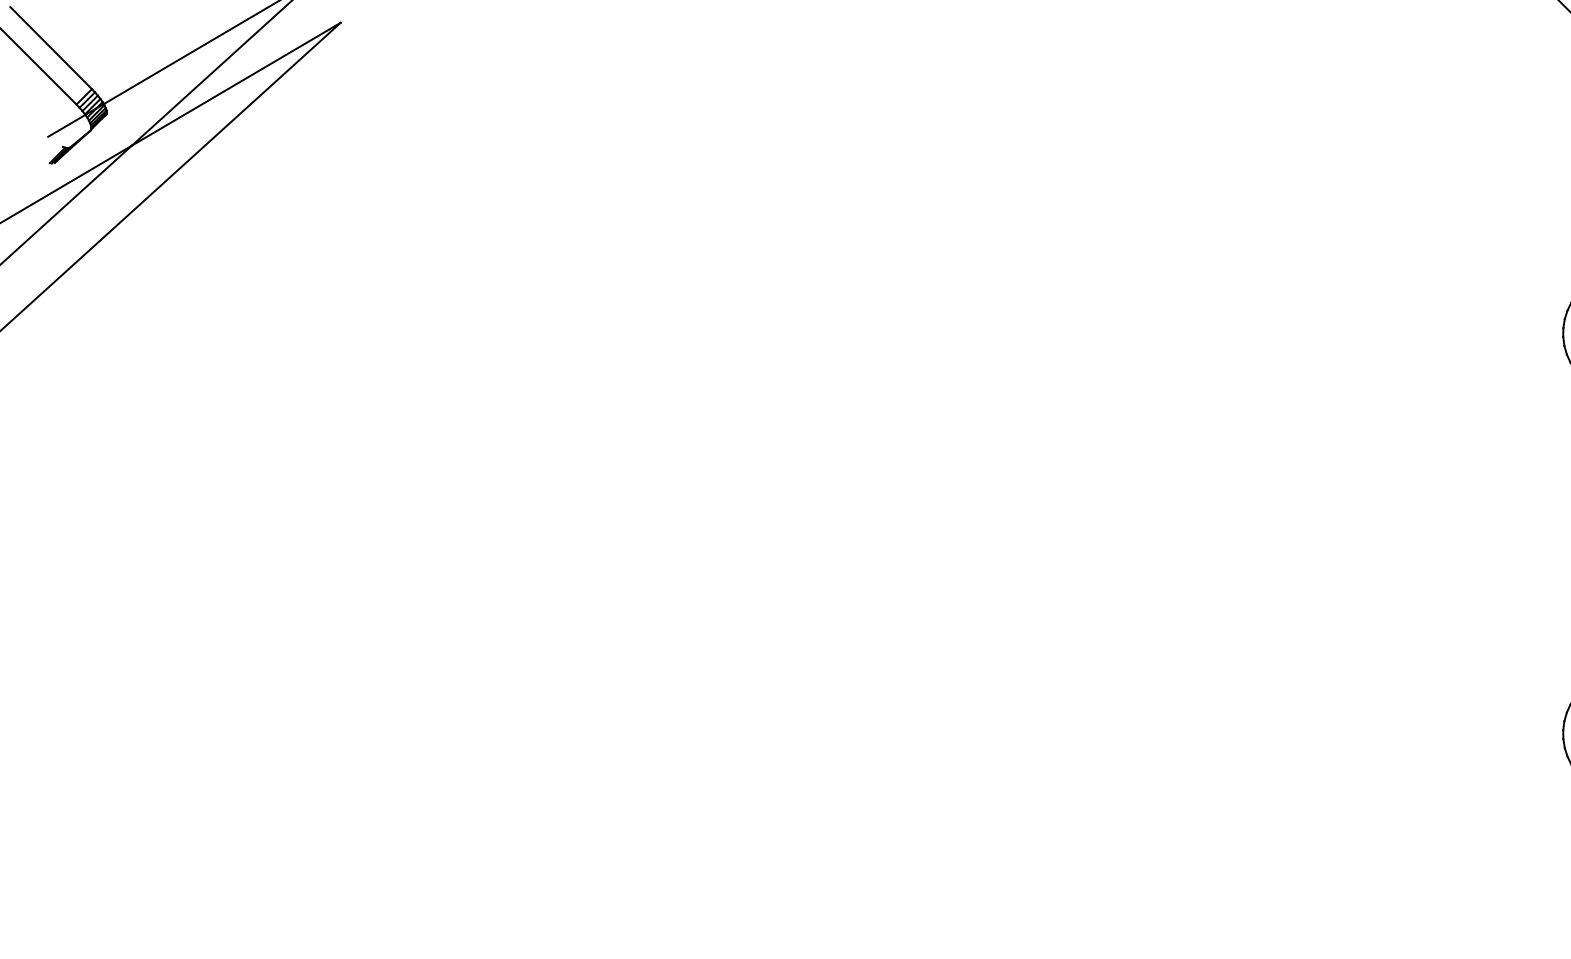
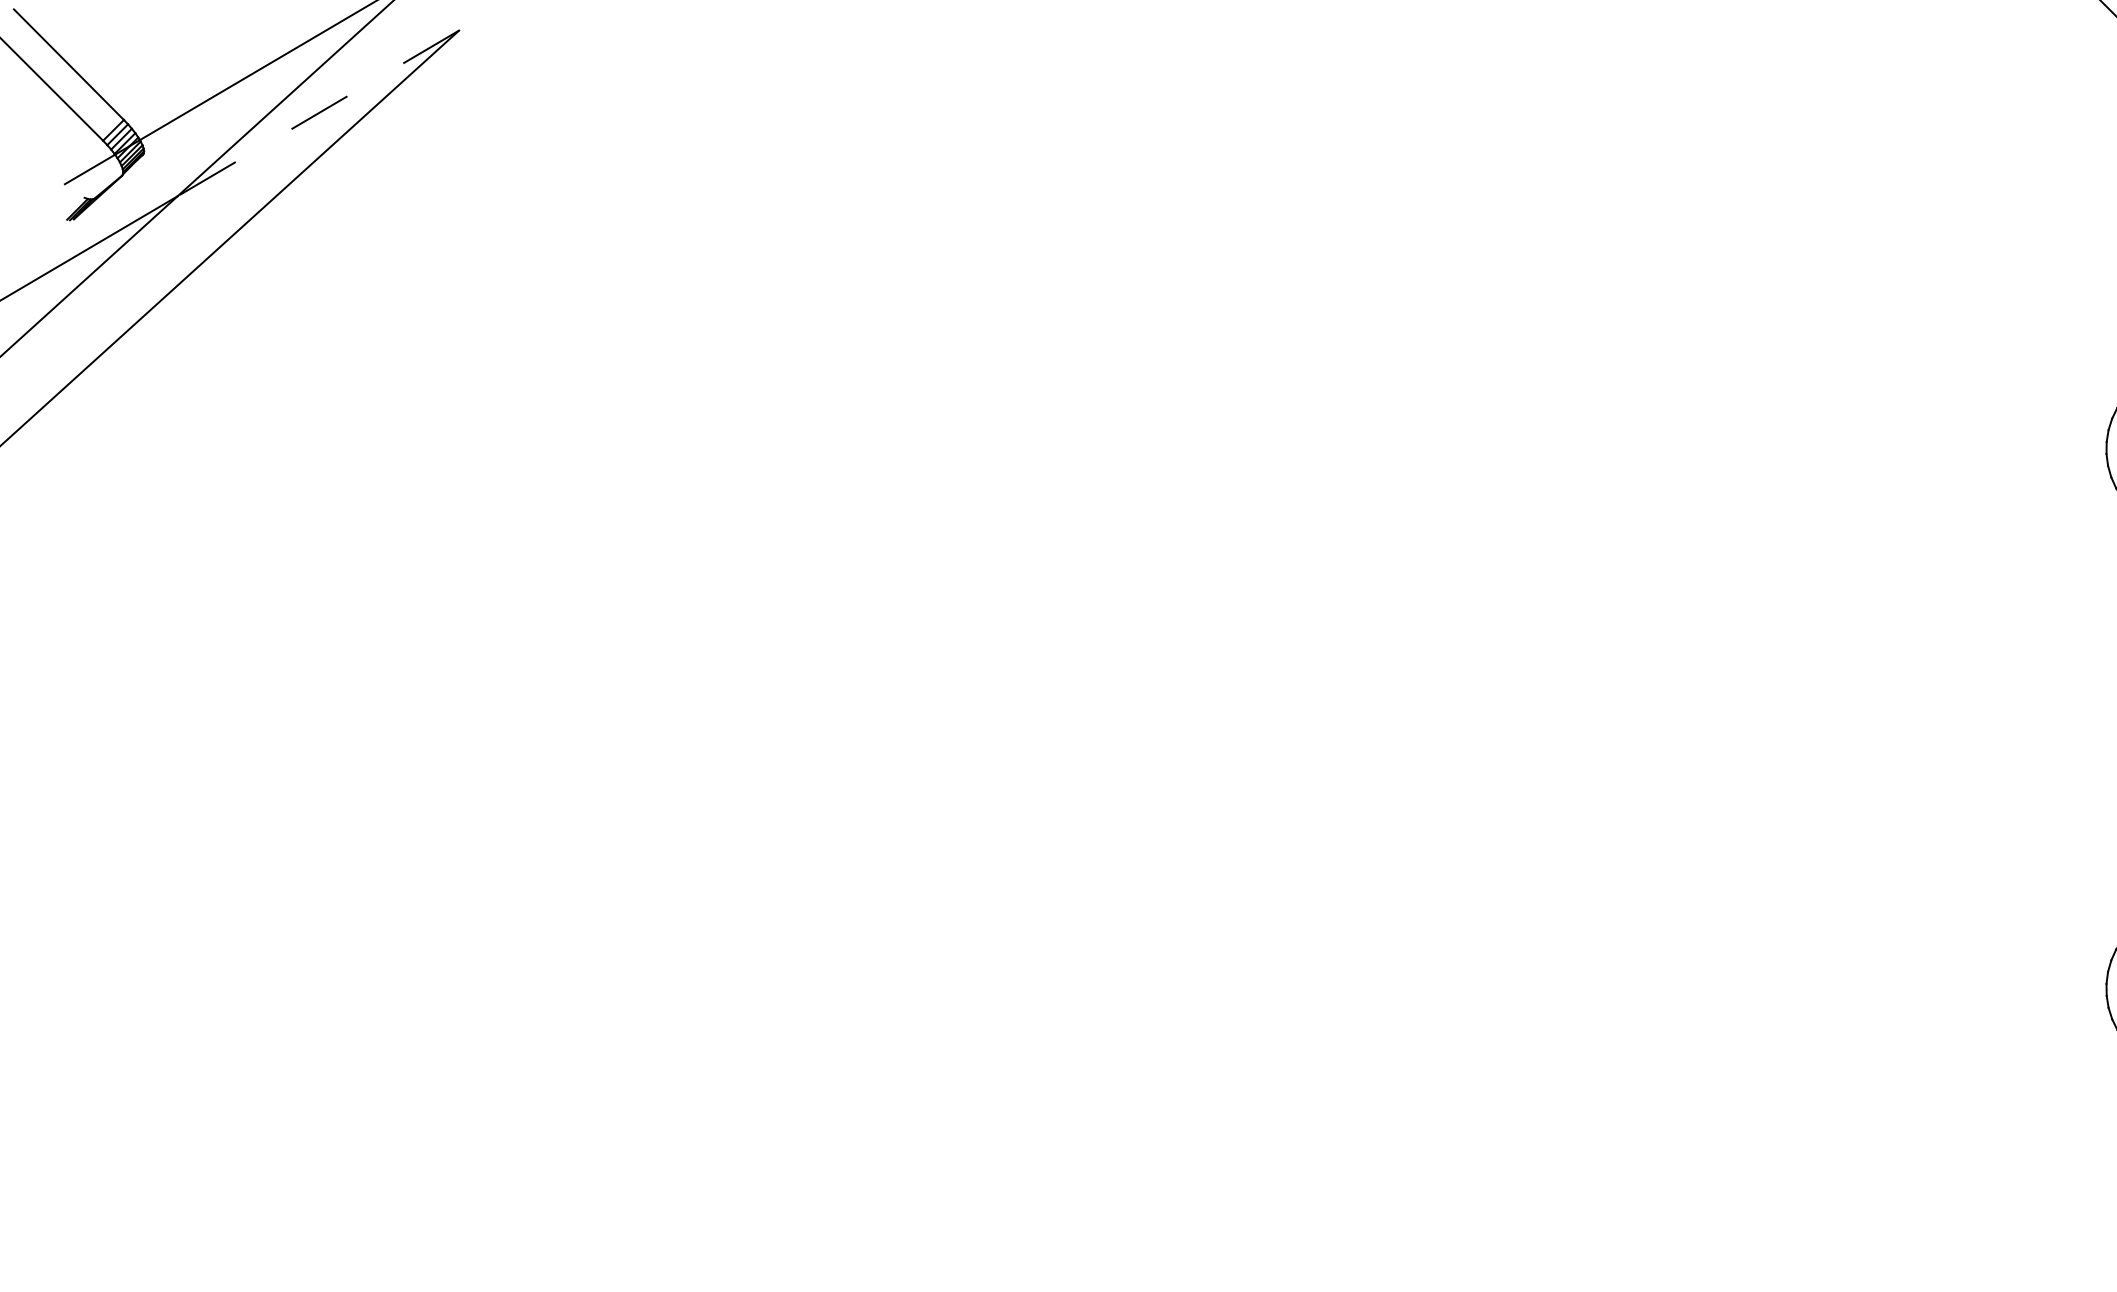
line: (235, 84) -> (317, 113), solid -> dashed

